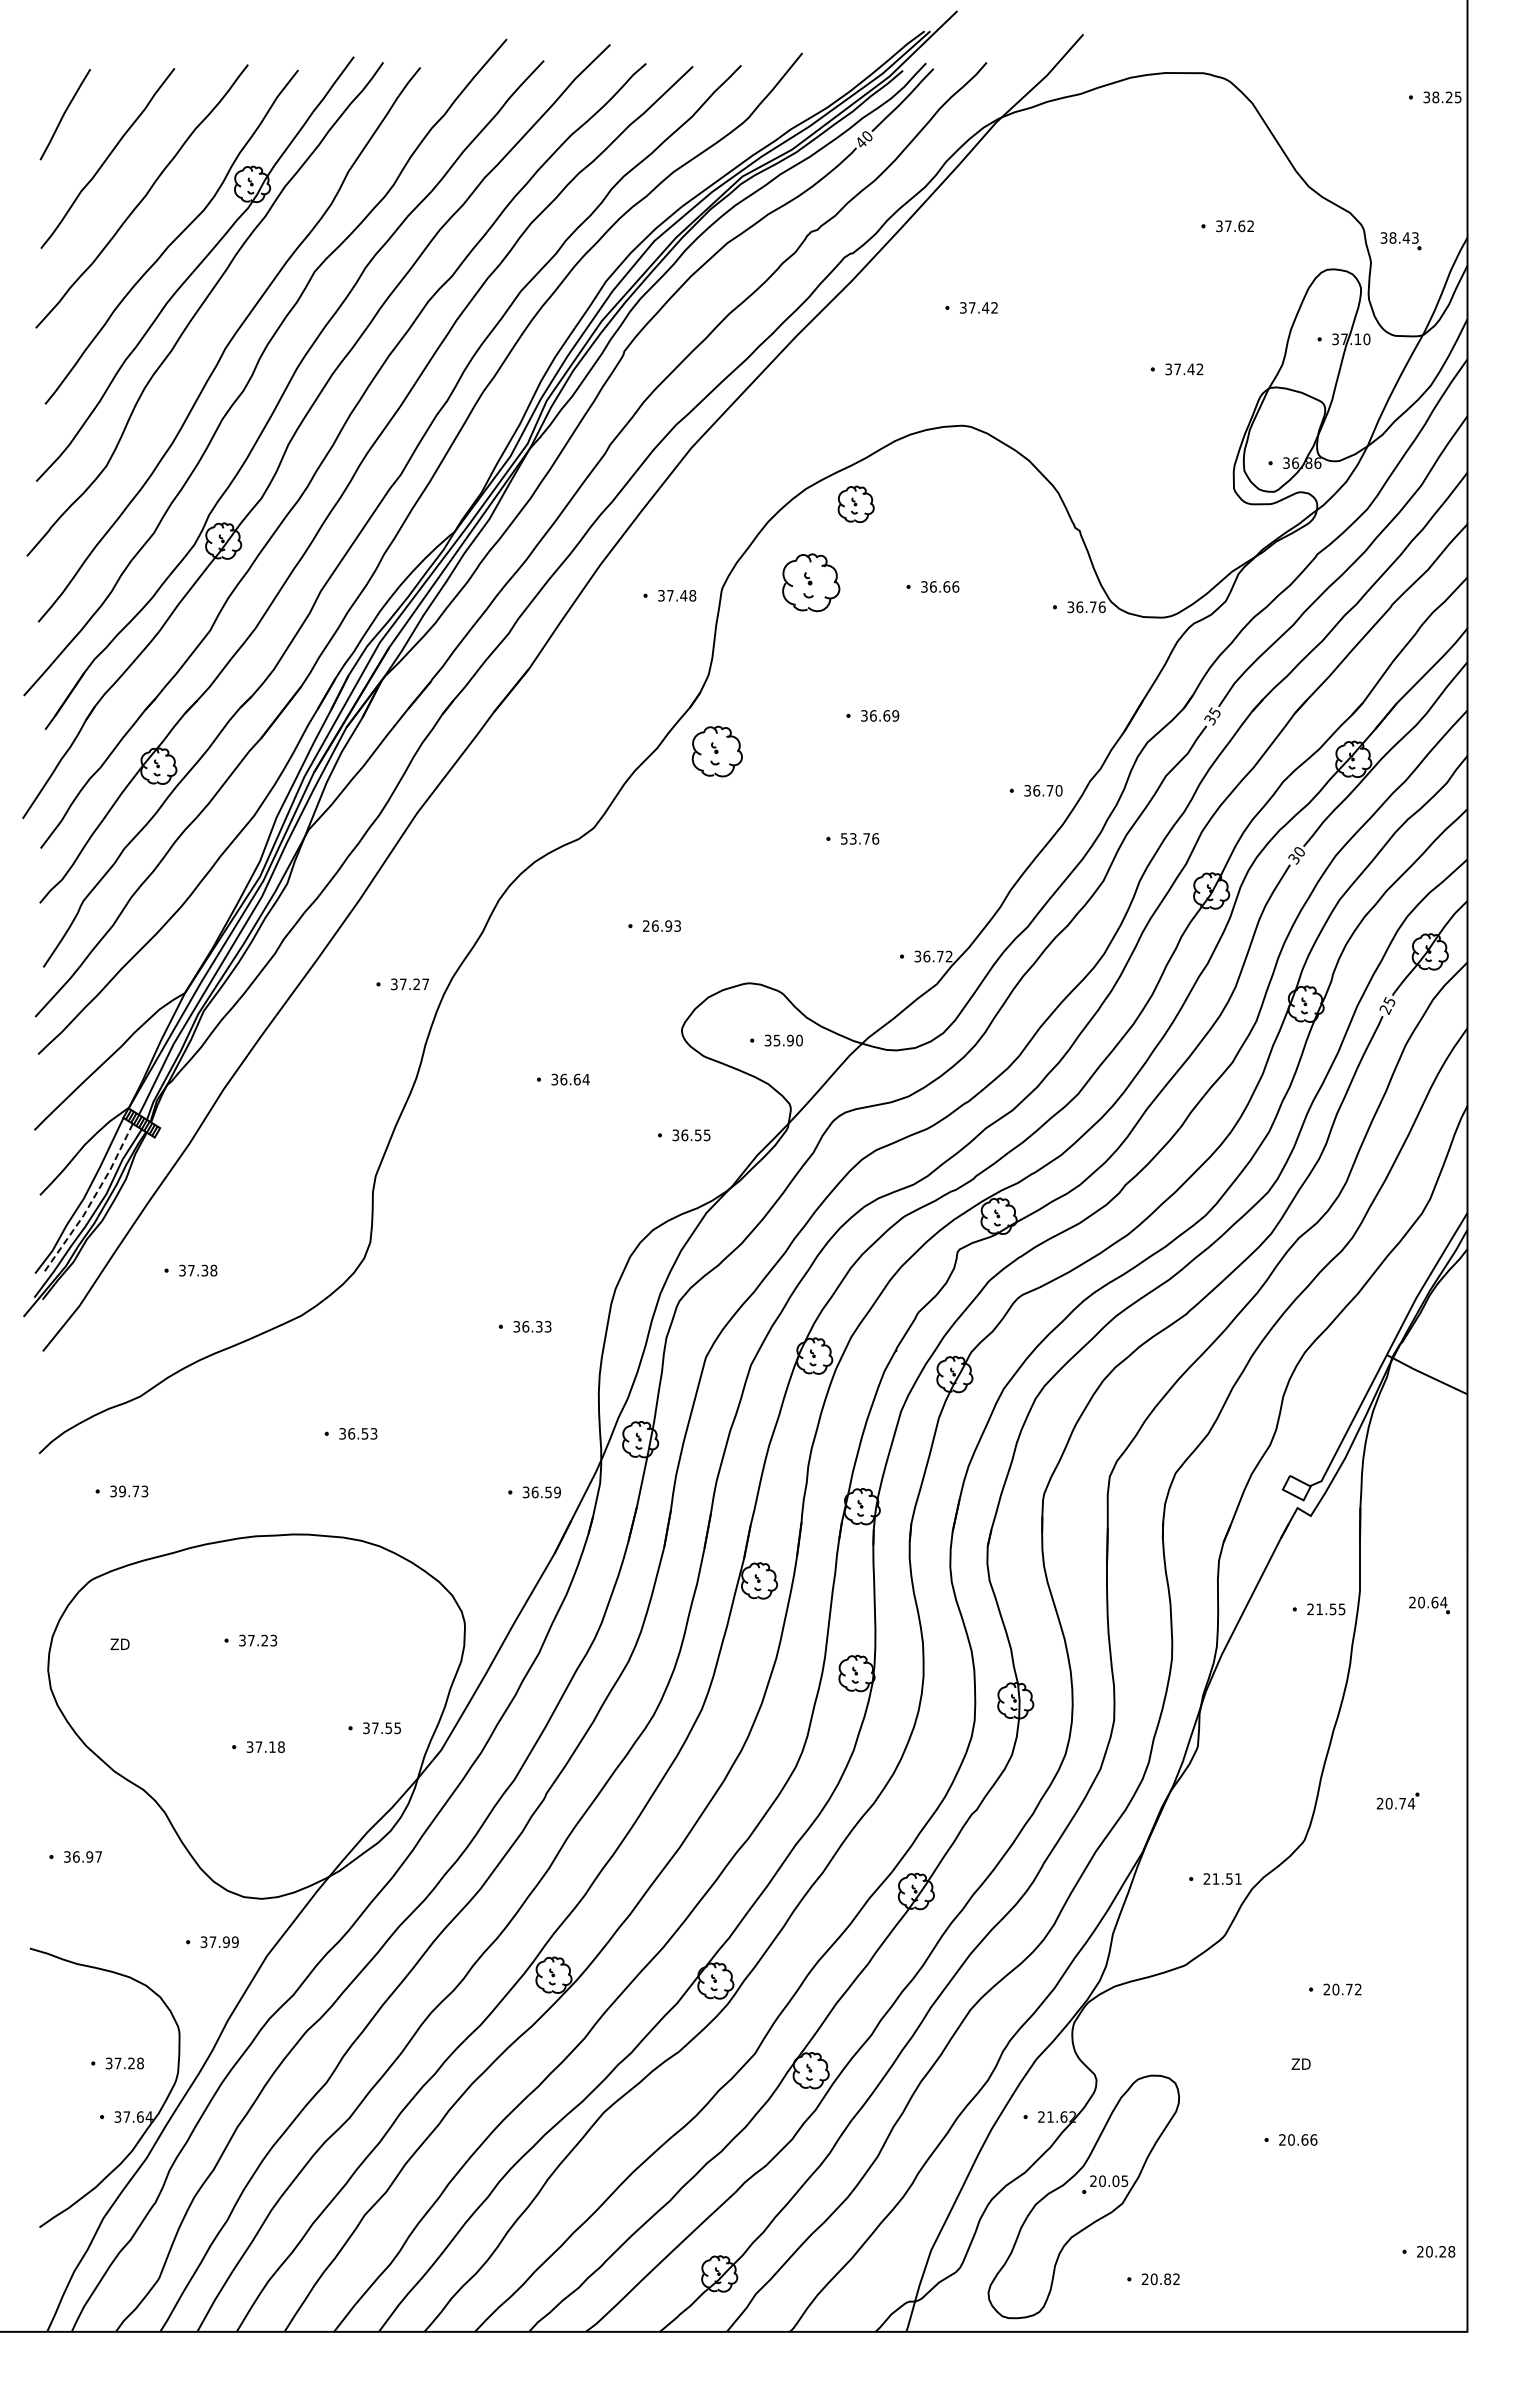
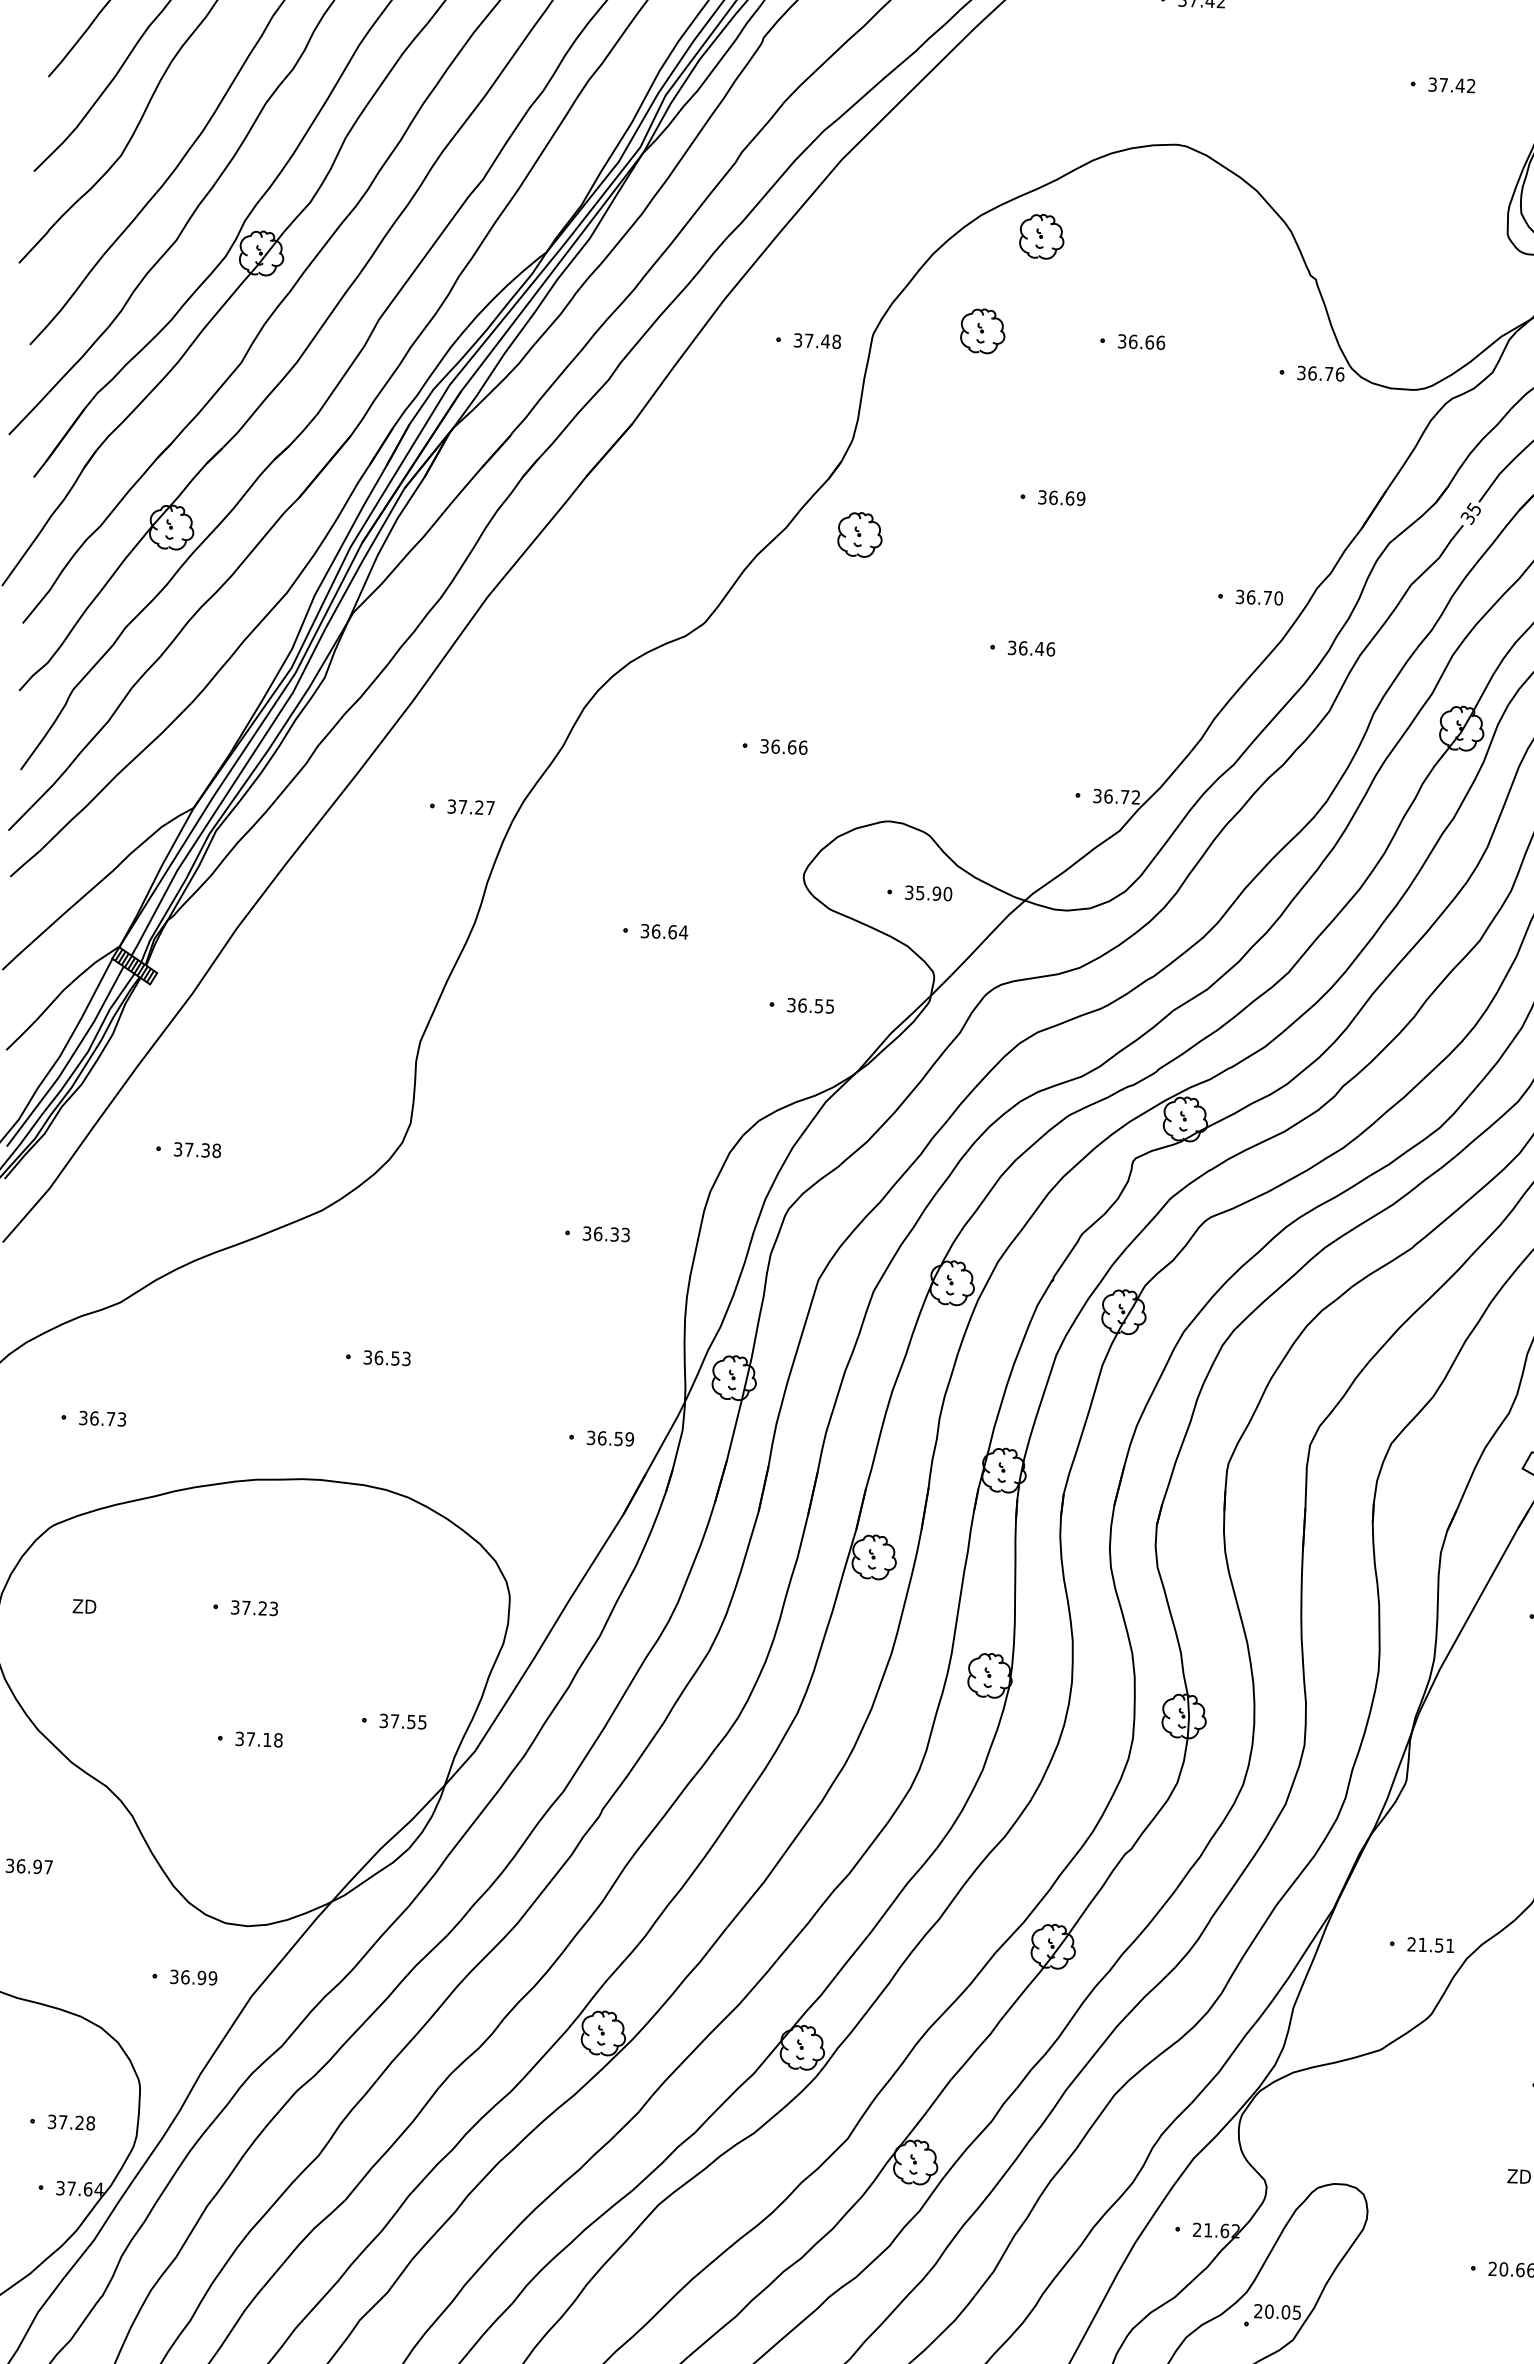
part: (810, 582) -> (982, 330), size x0.62
part: (717, 751) -> (860, 534), size x0.71
text: (855, 838) -> (1026, 647), 53.76 -> 36.46
text: (662, 925) -> (784, 746), 26.93 -> 36.66
line: (91, 1201) -> (69, 1060), dashed -> solid
text: (122, 1491) -> (94, 1418), 39.73 -> 36.73
text: (212, 1942) -> (184, 1977), 37.99 -> 36.99

